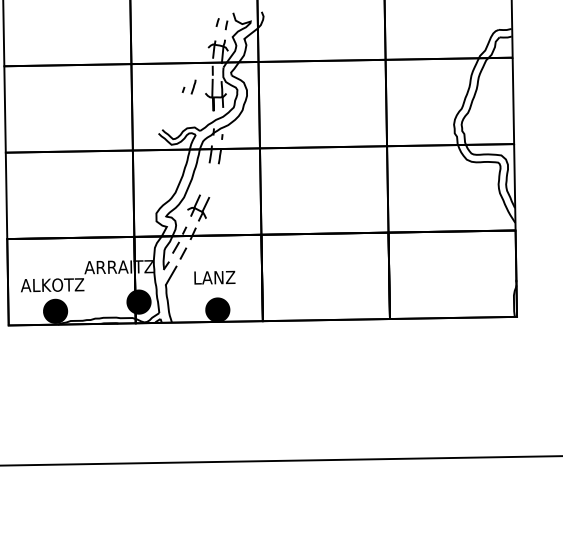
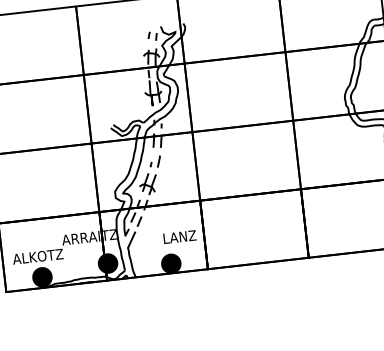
part: (188, 86) -> (154, 161), moved
text: (214, 277) -> (179, 236), moved

